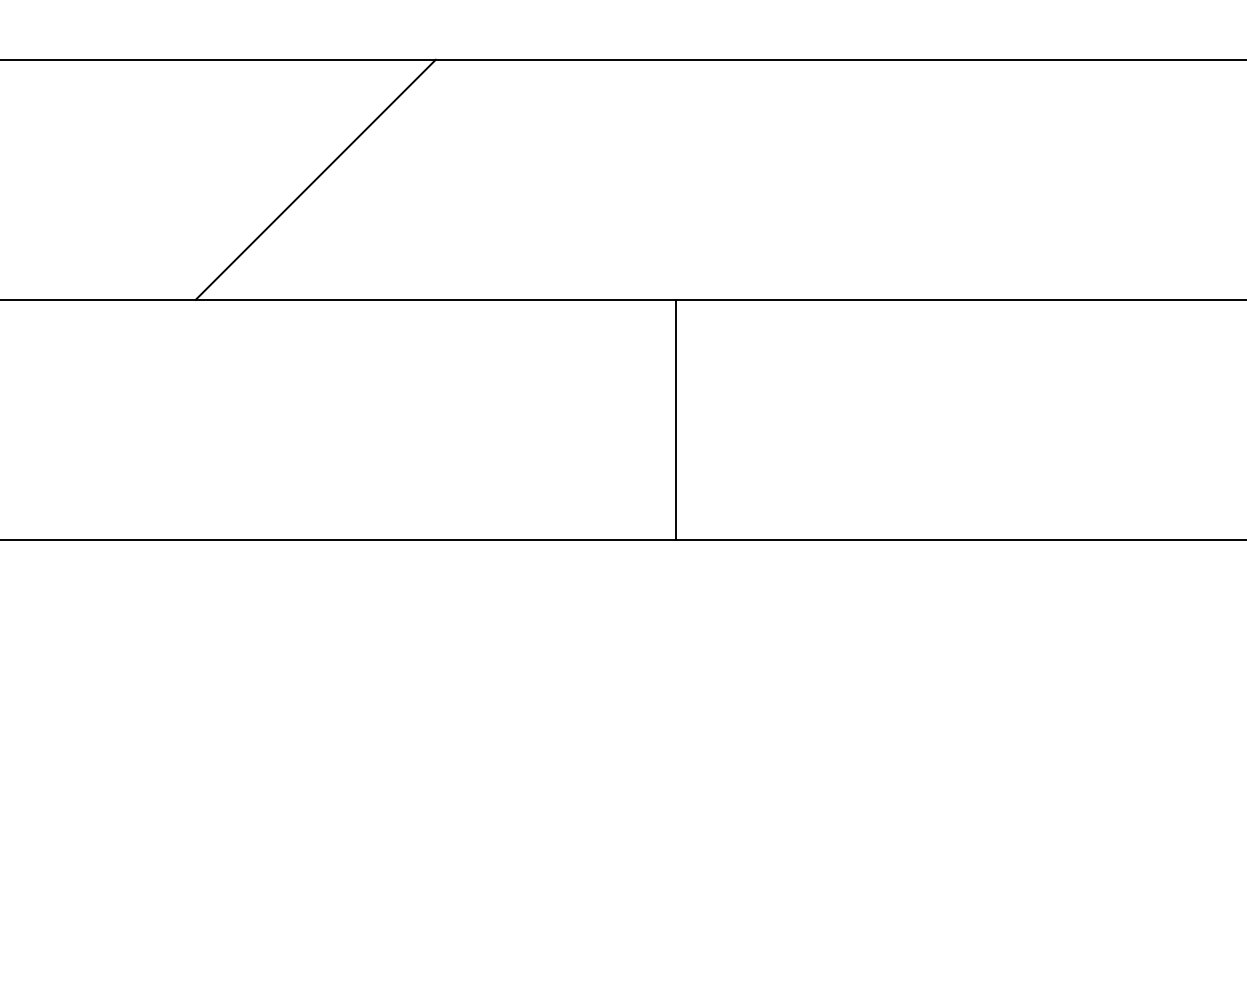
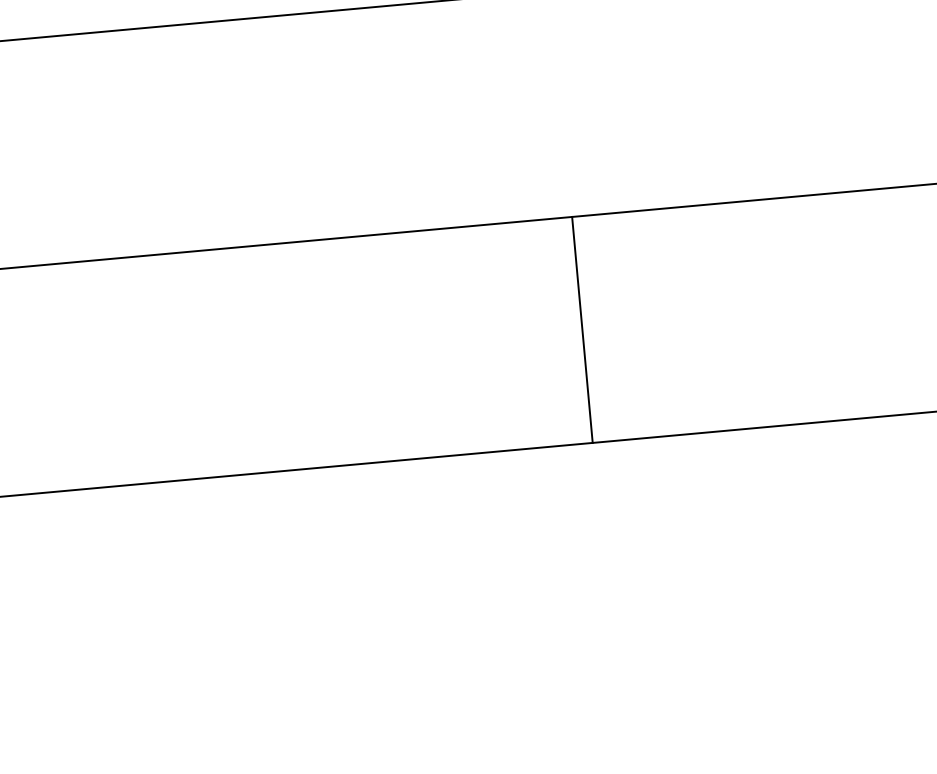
line: (315, 179) -> (184, 138), removed
line: (675, 419) -> (581, 329), moved

